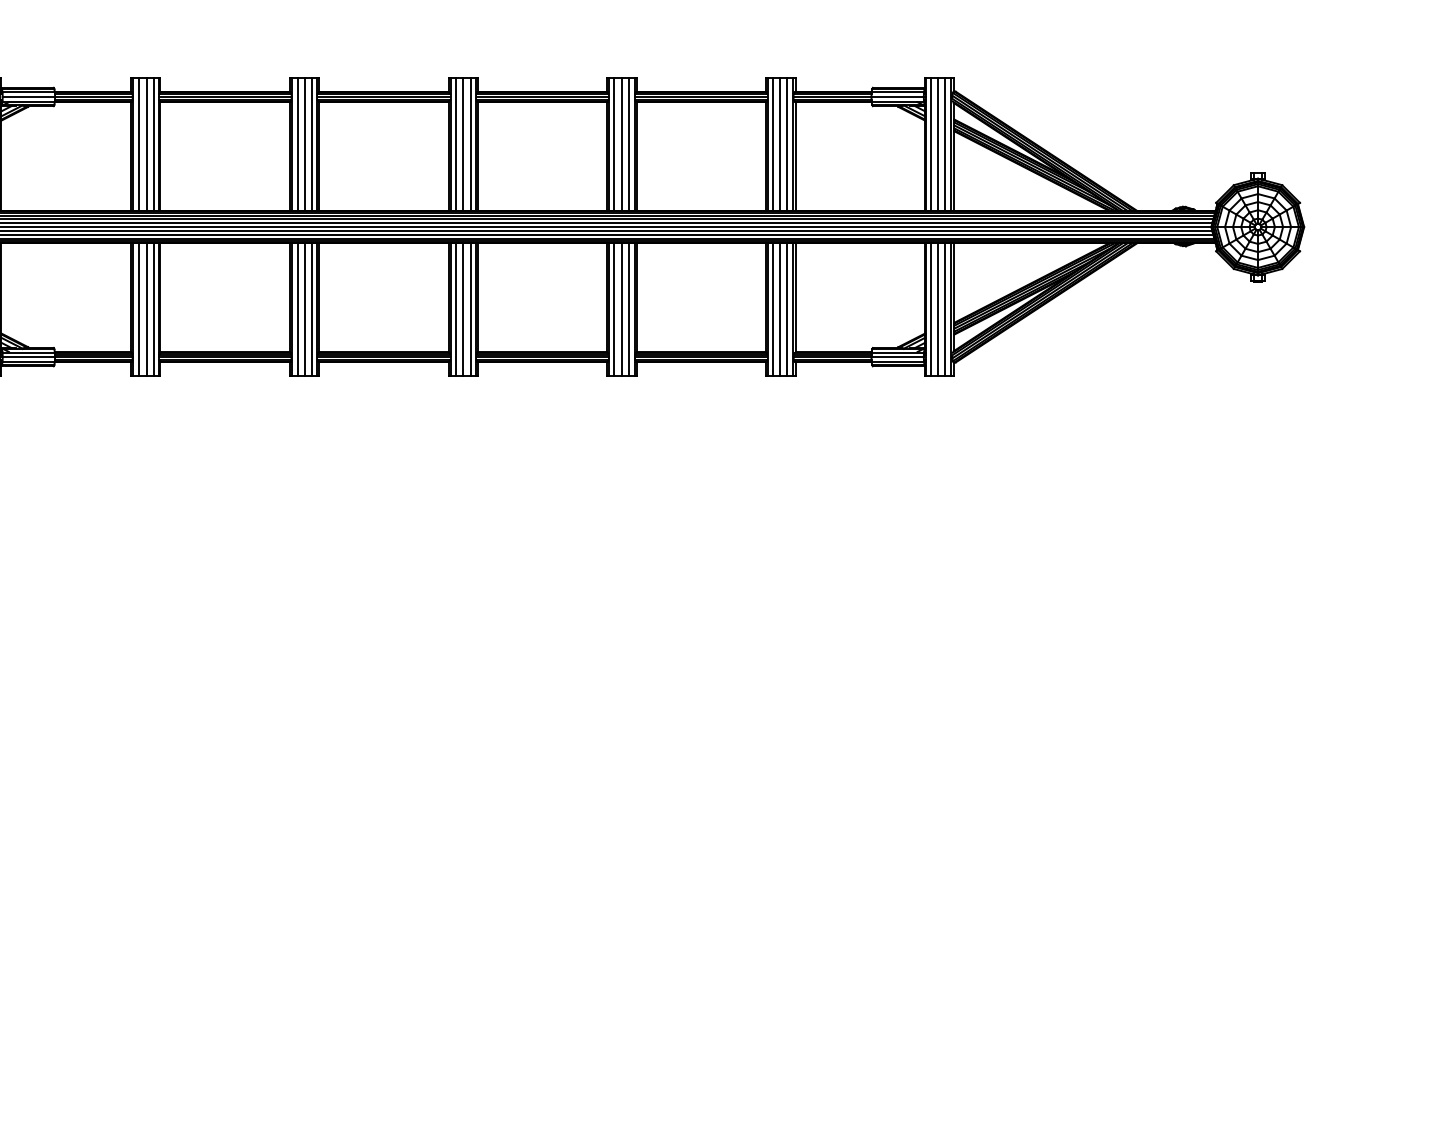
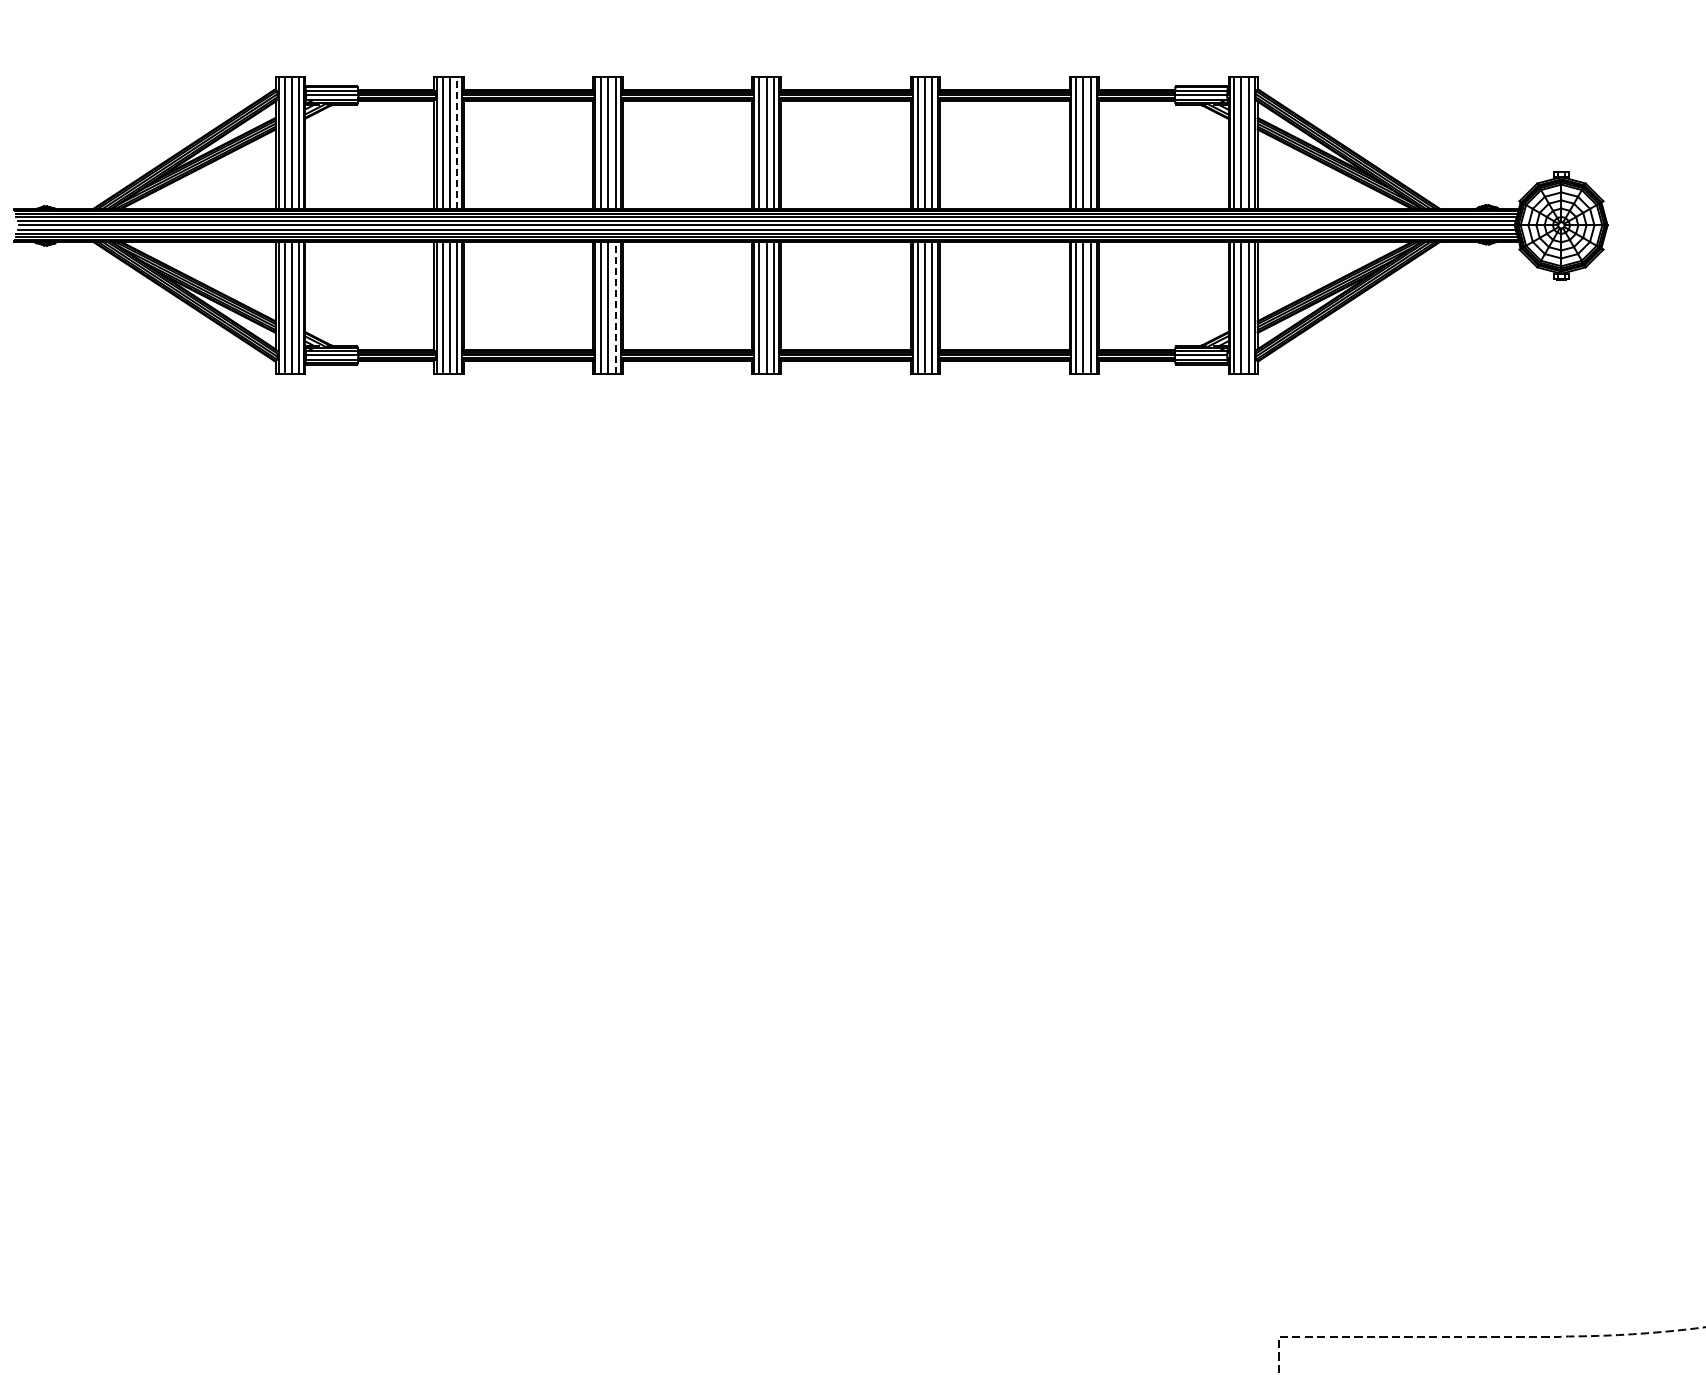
line: (154, 144) -> (457, 142), solid -> dashed
line: (312, 309) -> (615, 307), solid -> dashed

